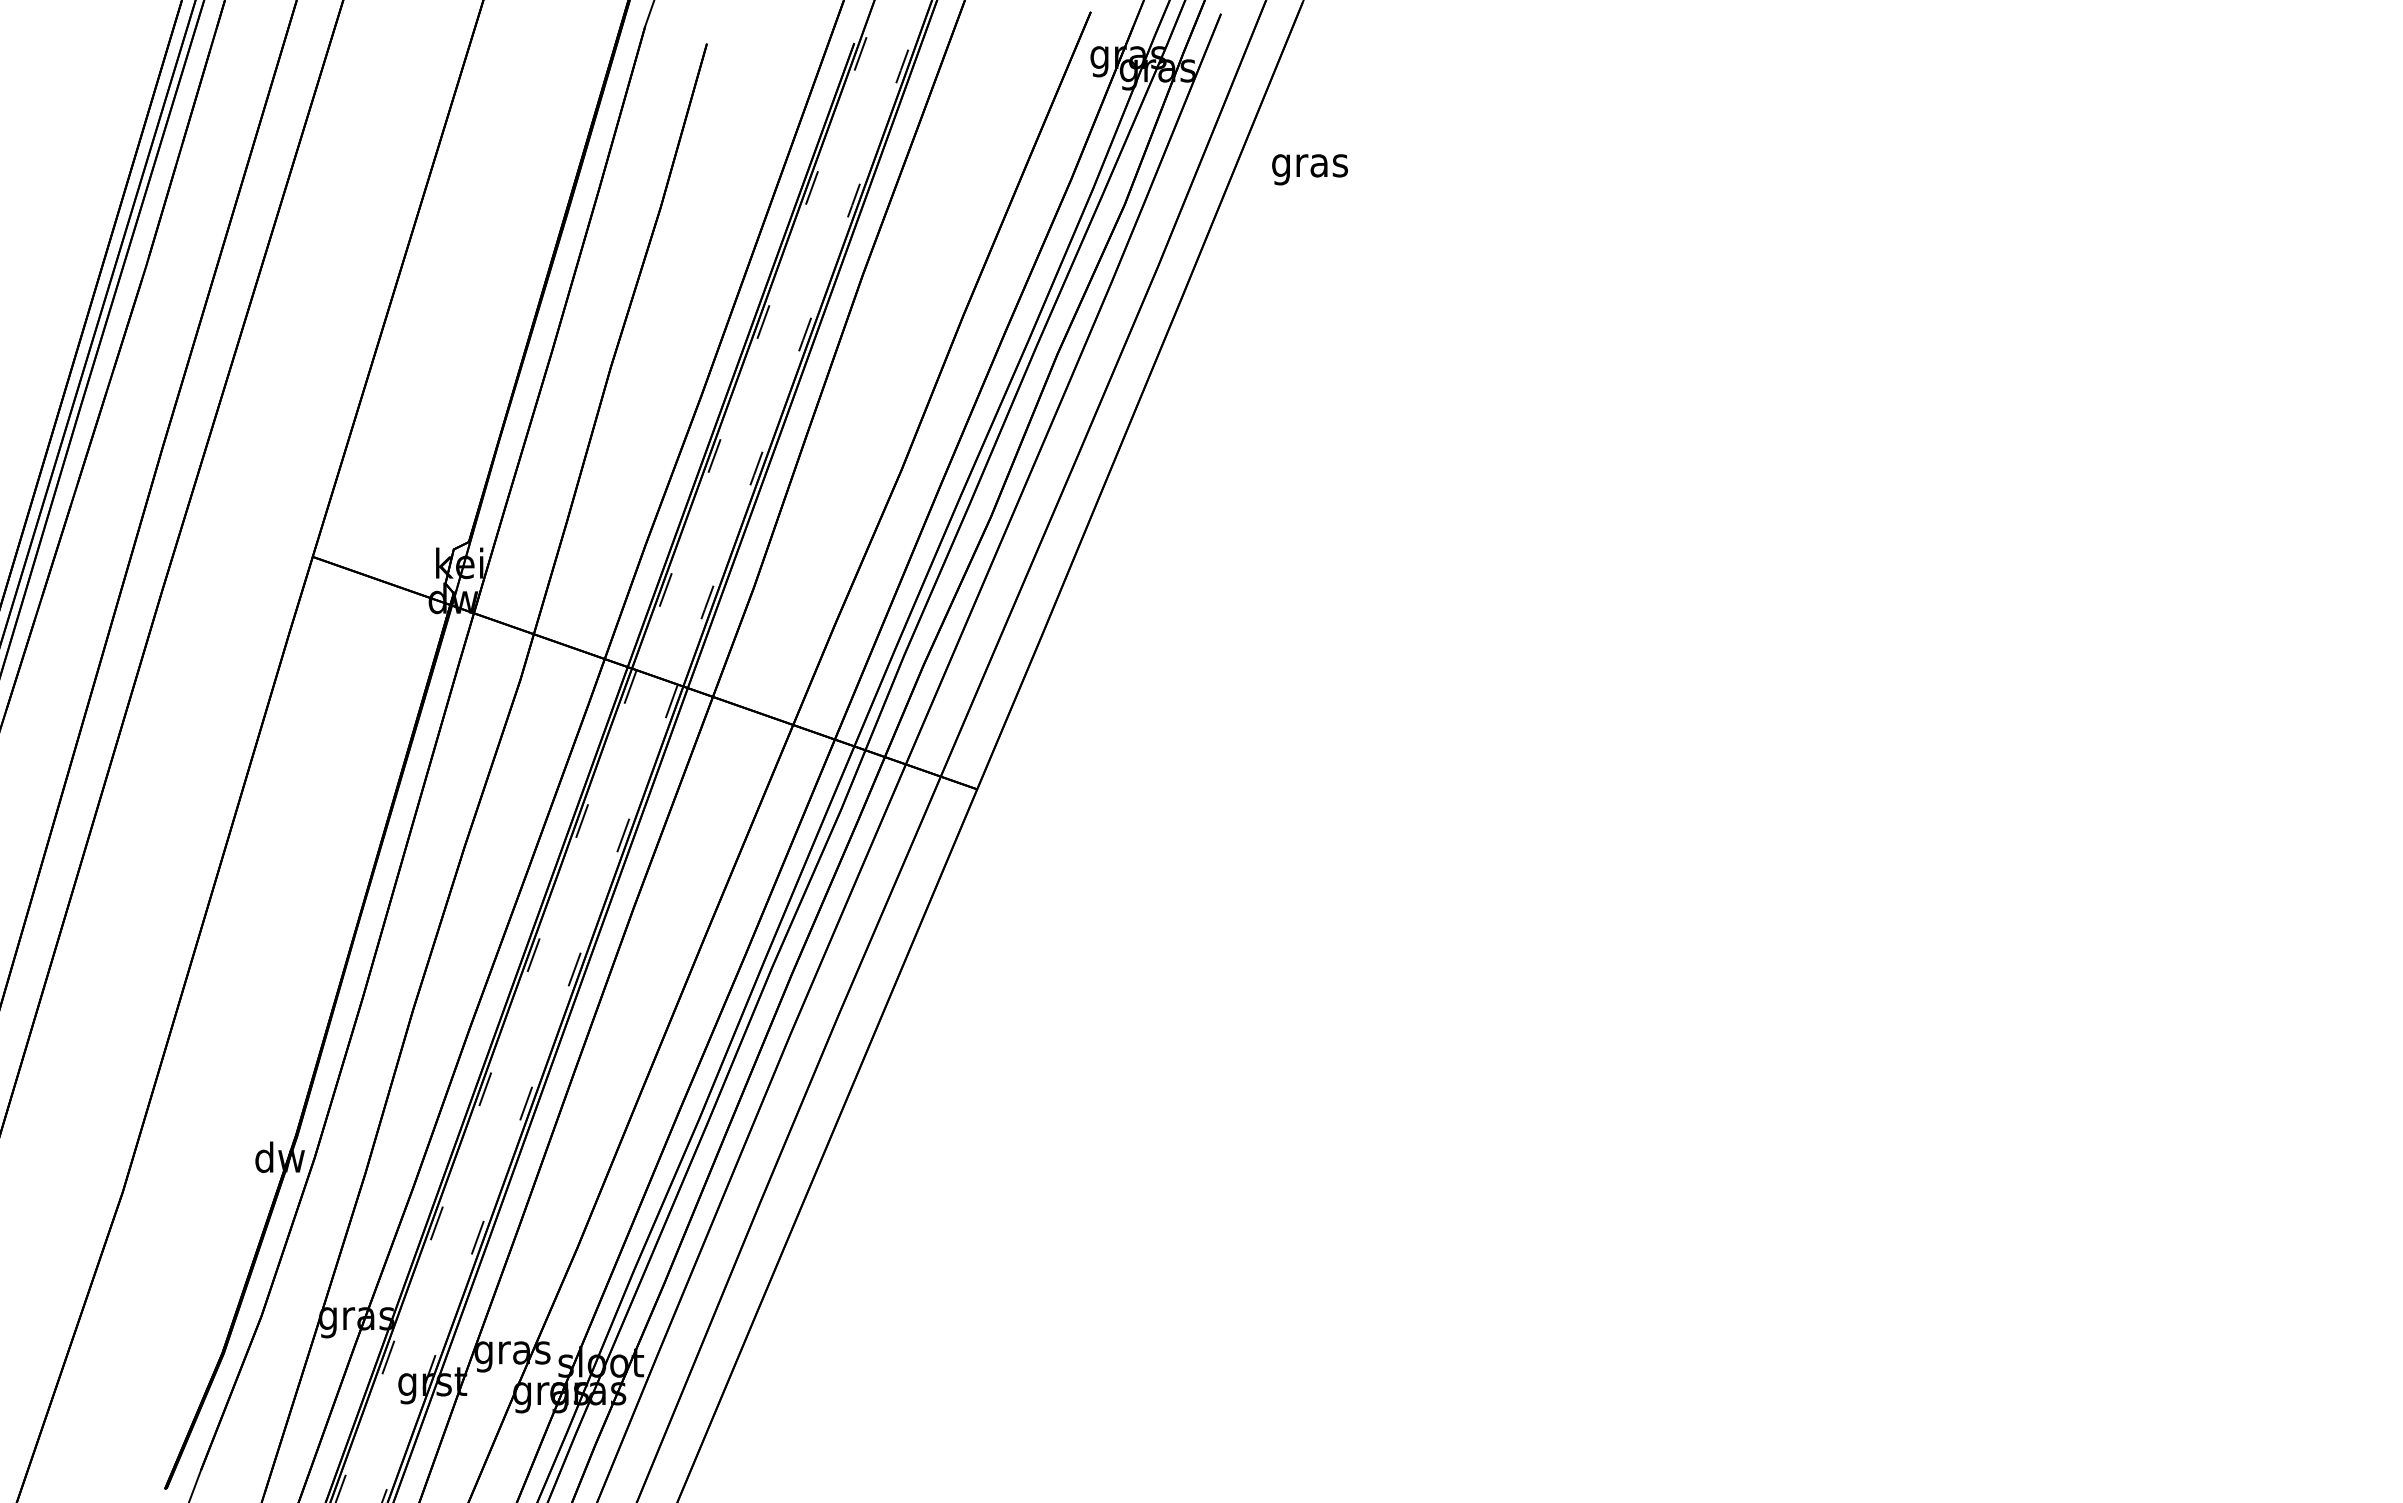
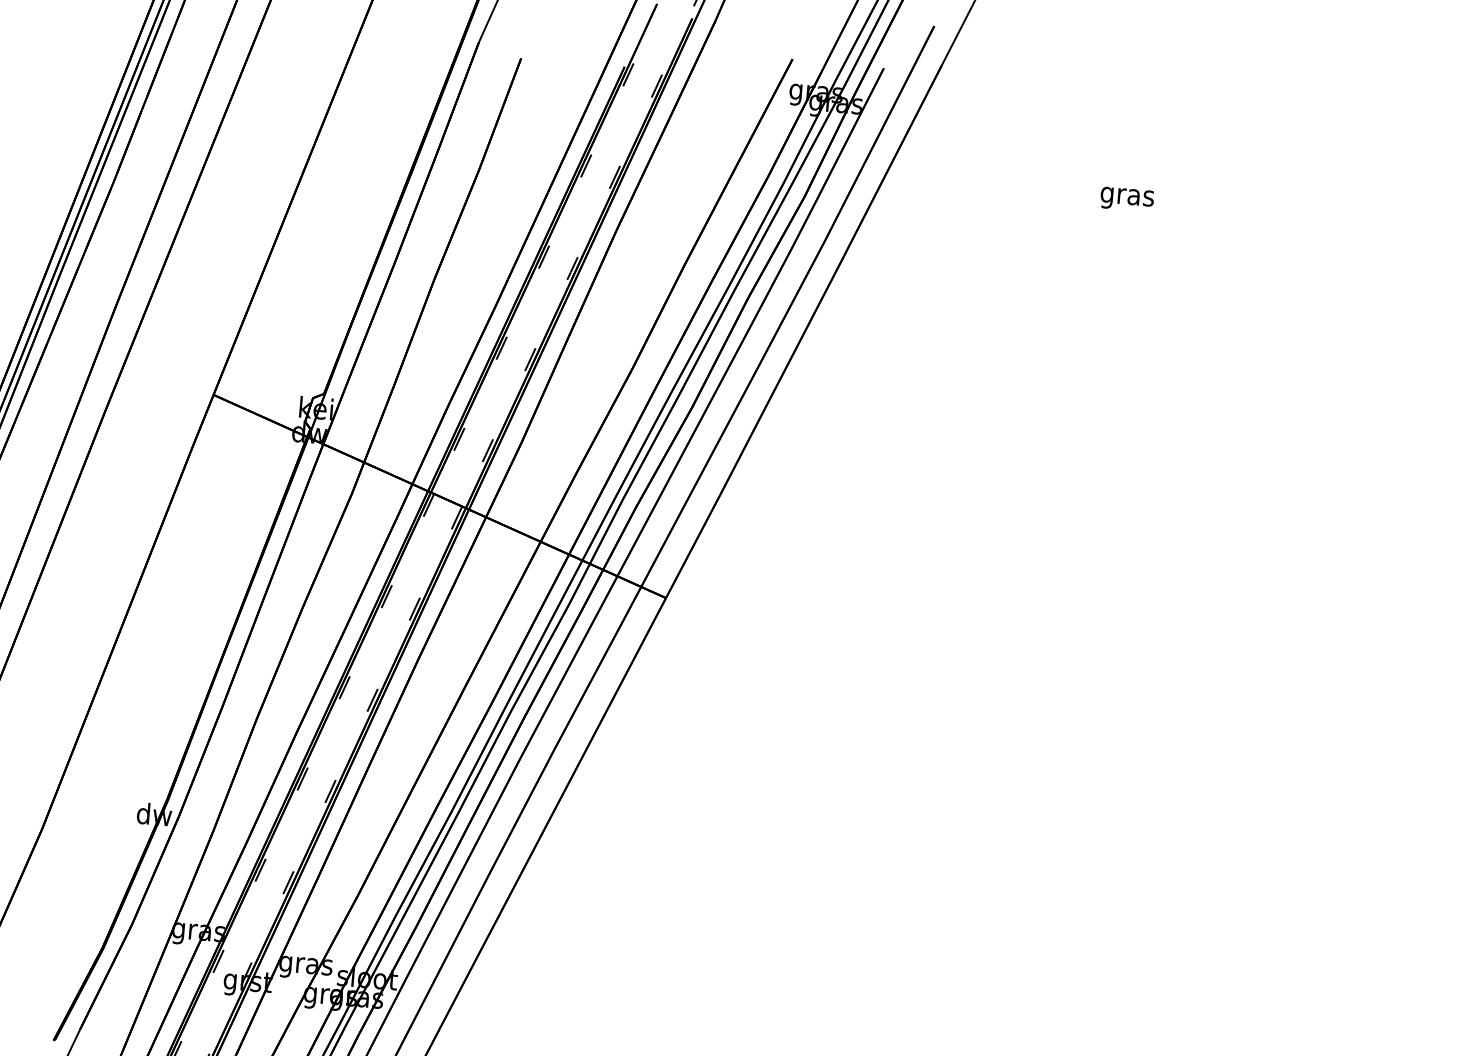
text: (1309, 169) -> (1126, 199), moved

